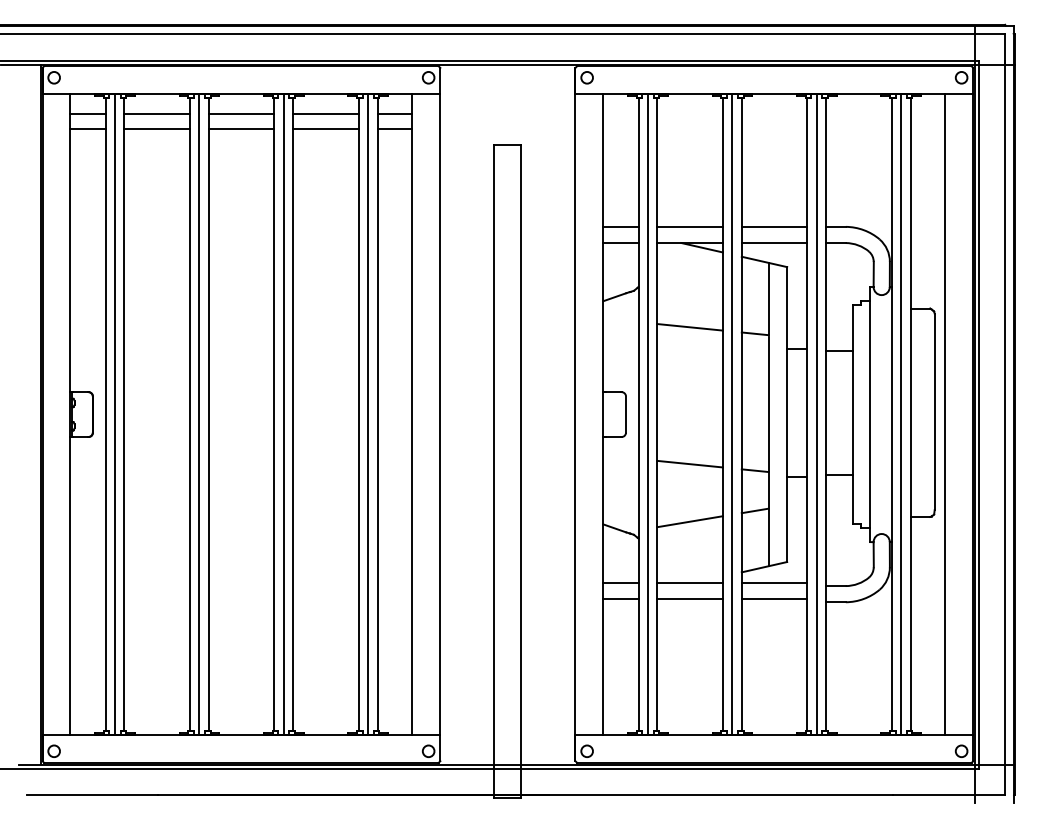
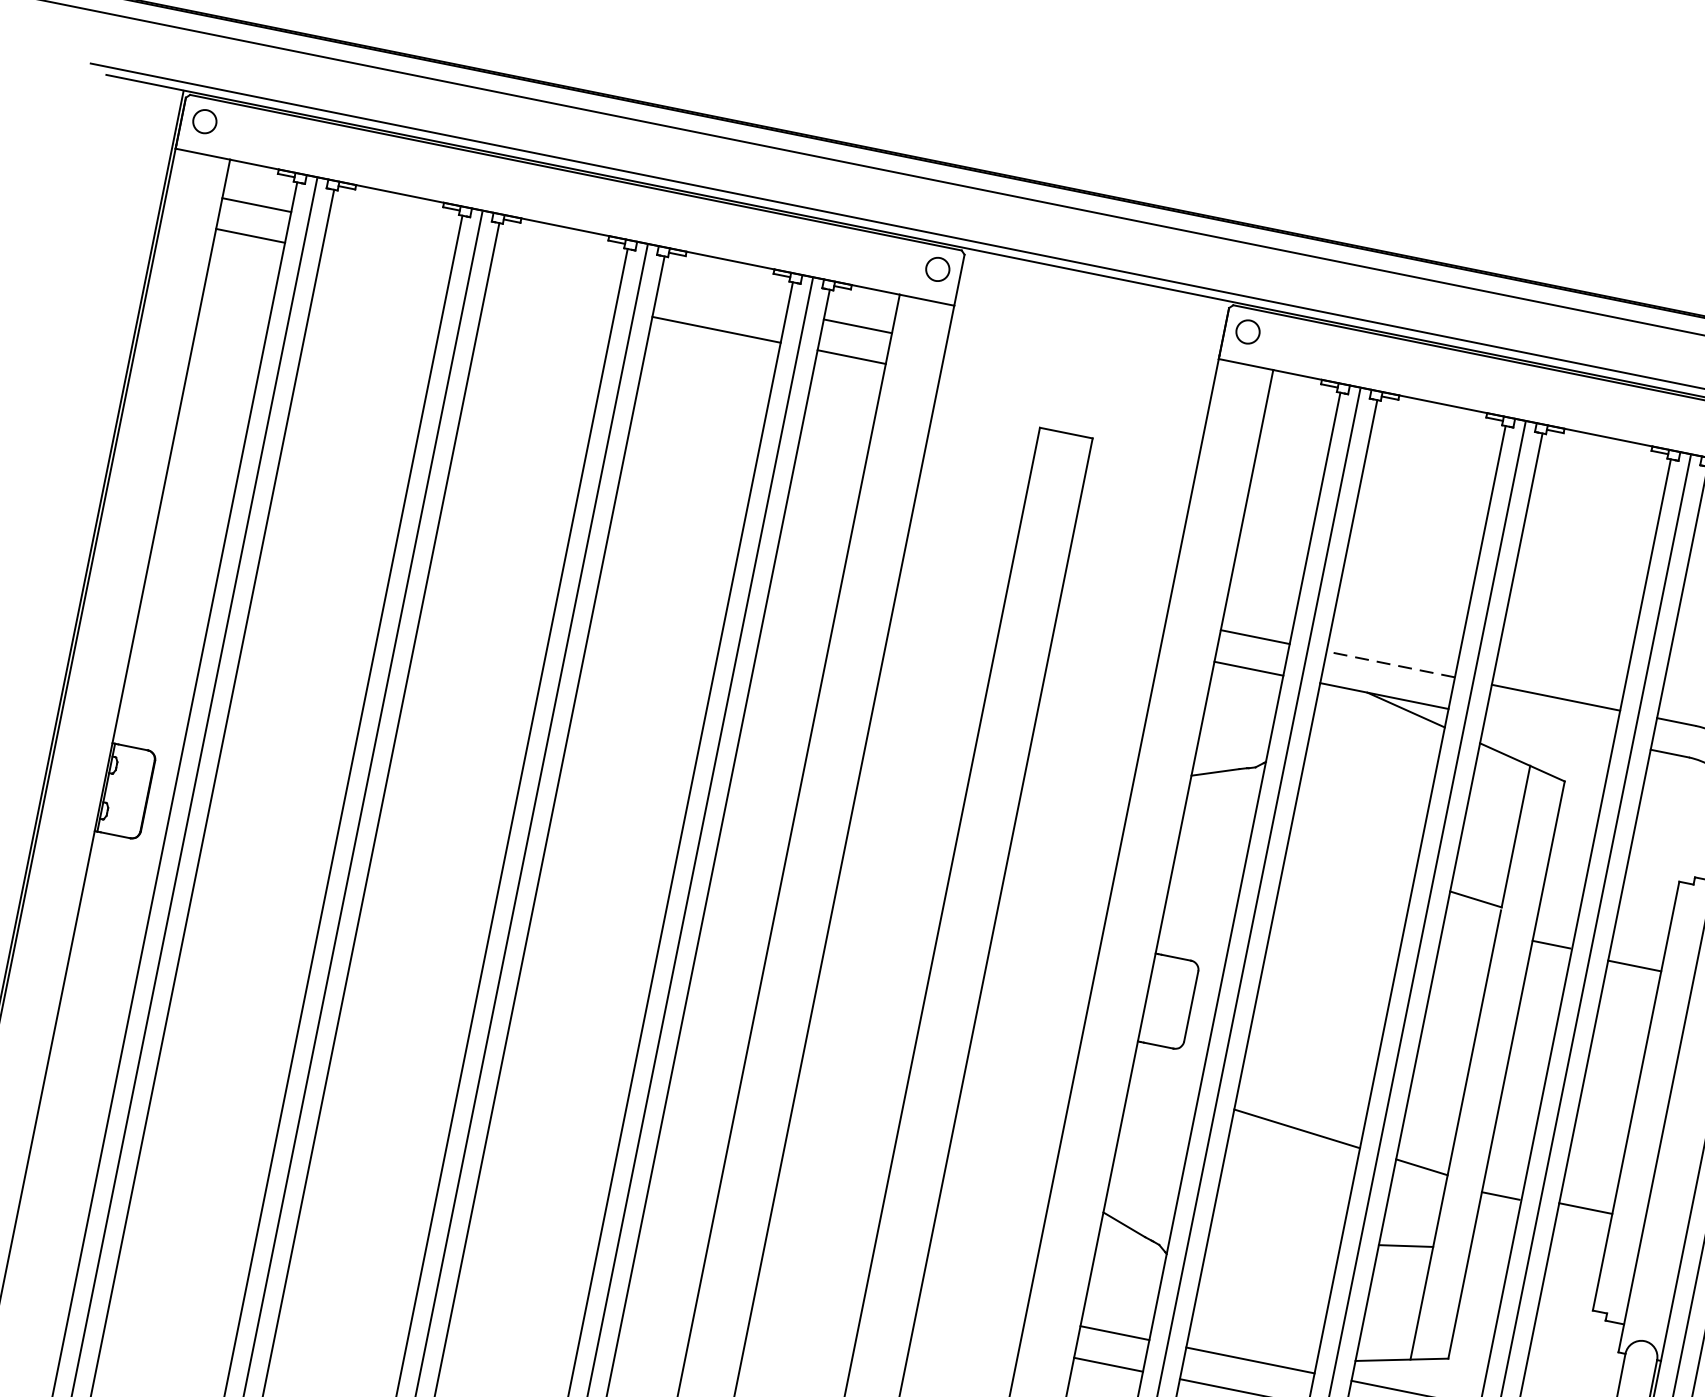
line: (156, 113) -> (391, 231), removed
line: (241, 113) -> (557, 265), removed
line: (325, 113) -> (721, 298), removed
line: (156, 129) -> (384, 263), removed
line: (241, 129) -> (551, 296), removed
line: (690, 226) -> (1391, 663), solid -> dashed
line: (774, 243) -> (1549, 730), removed
line: (689, 327) -> (1349, 861), removed
line: (689, 521) -> (1273, 1240), removed

